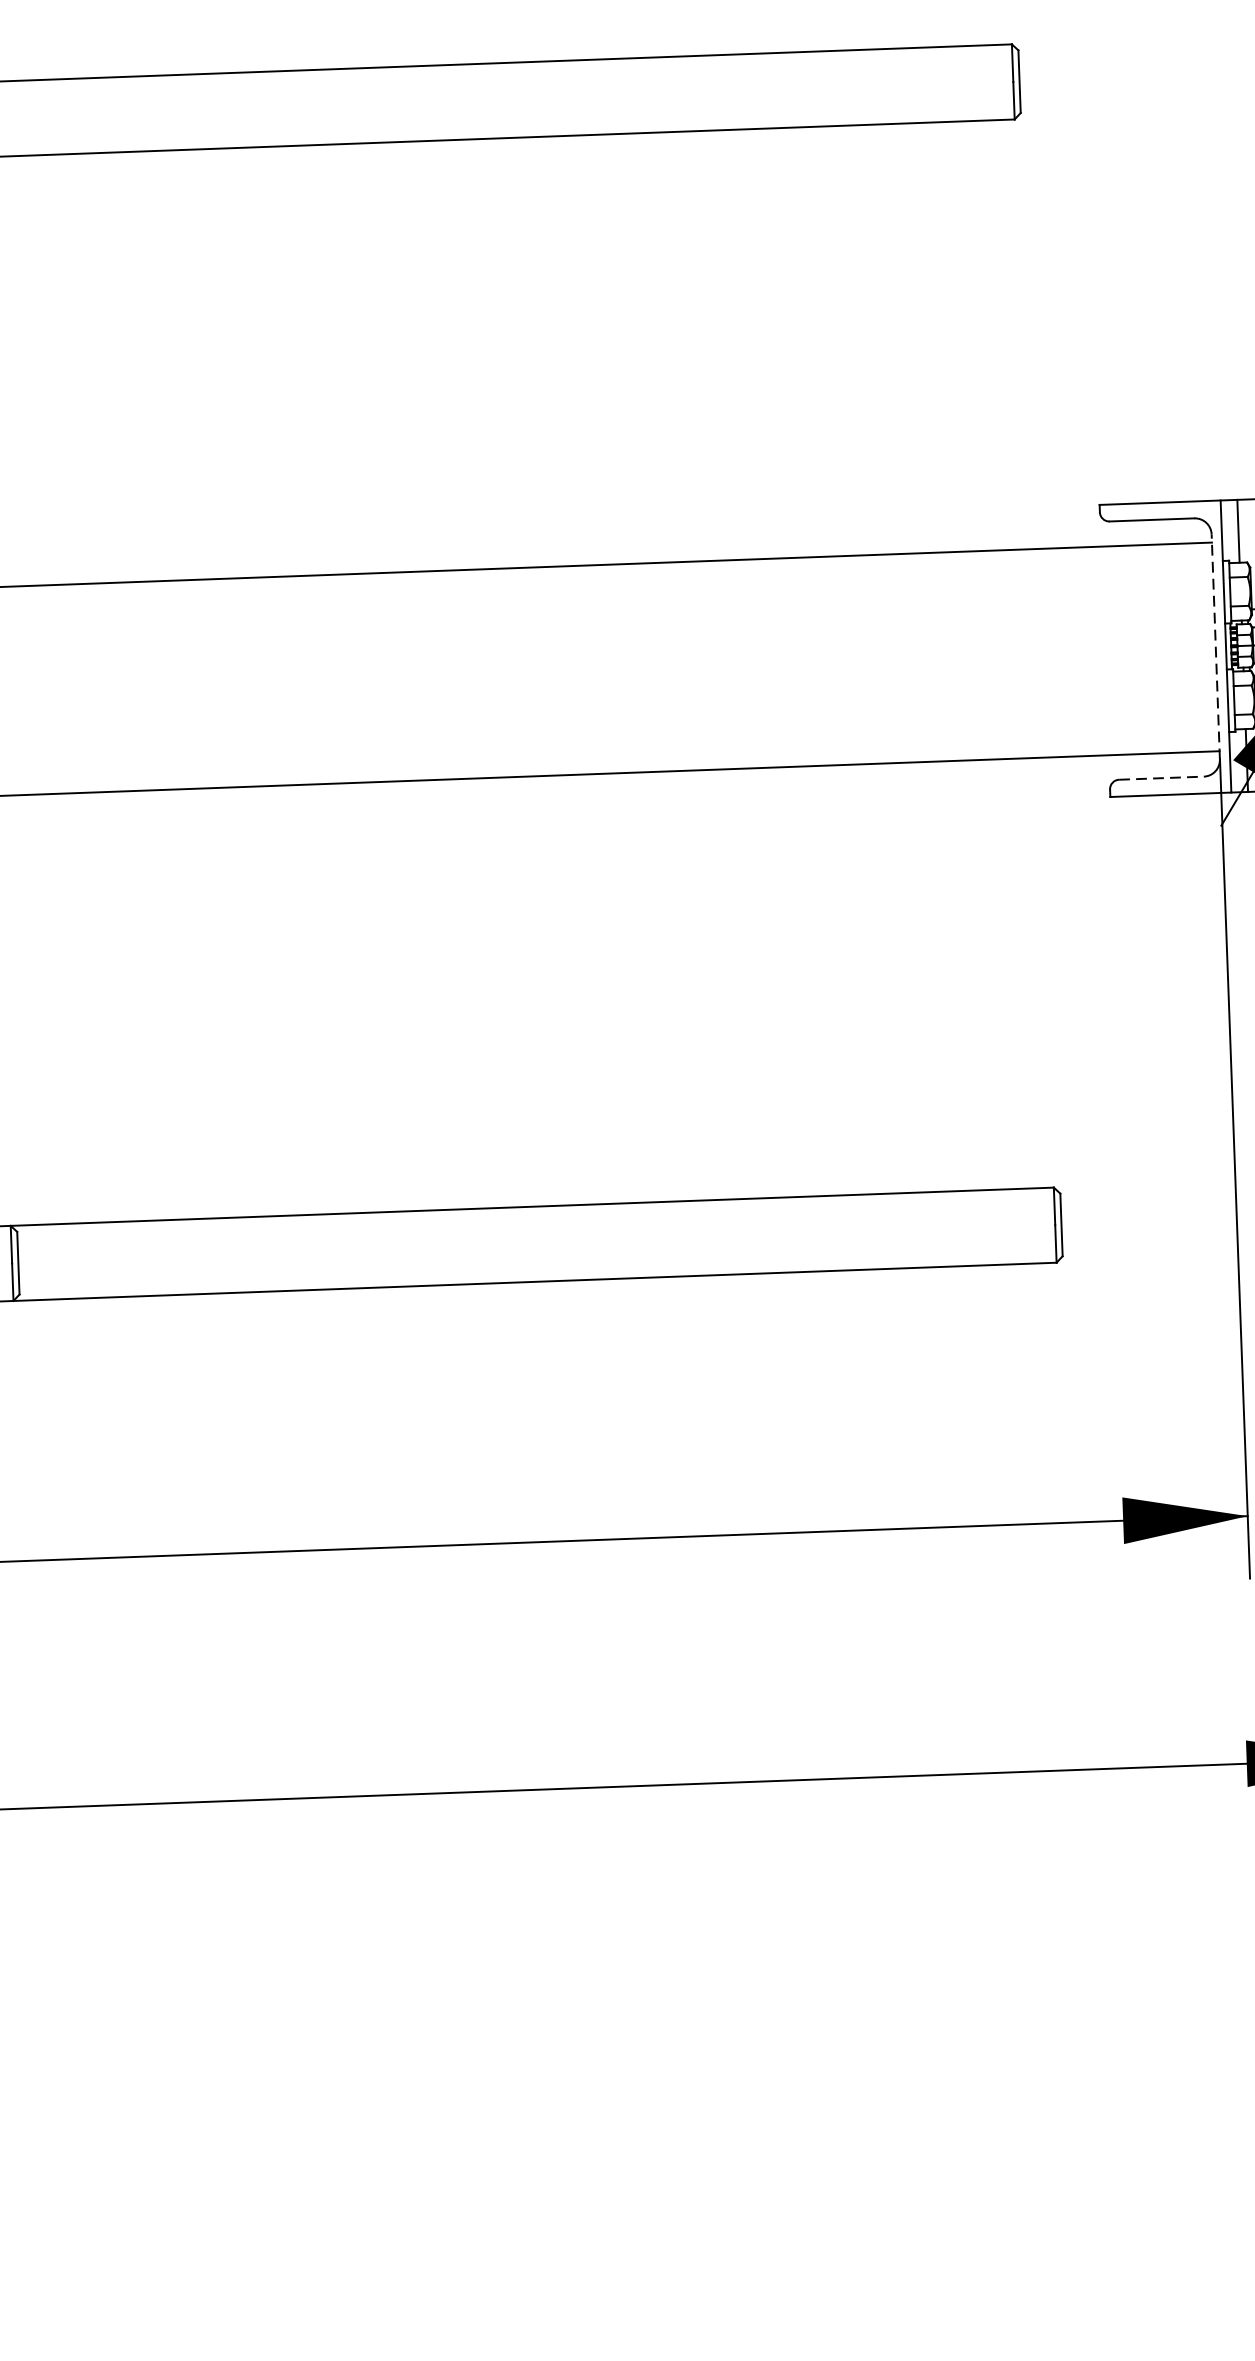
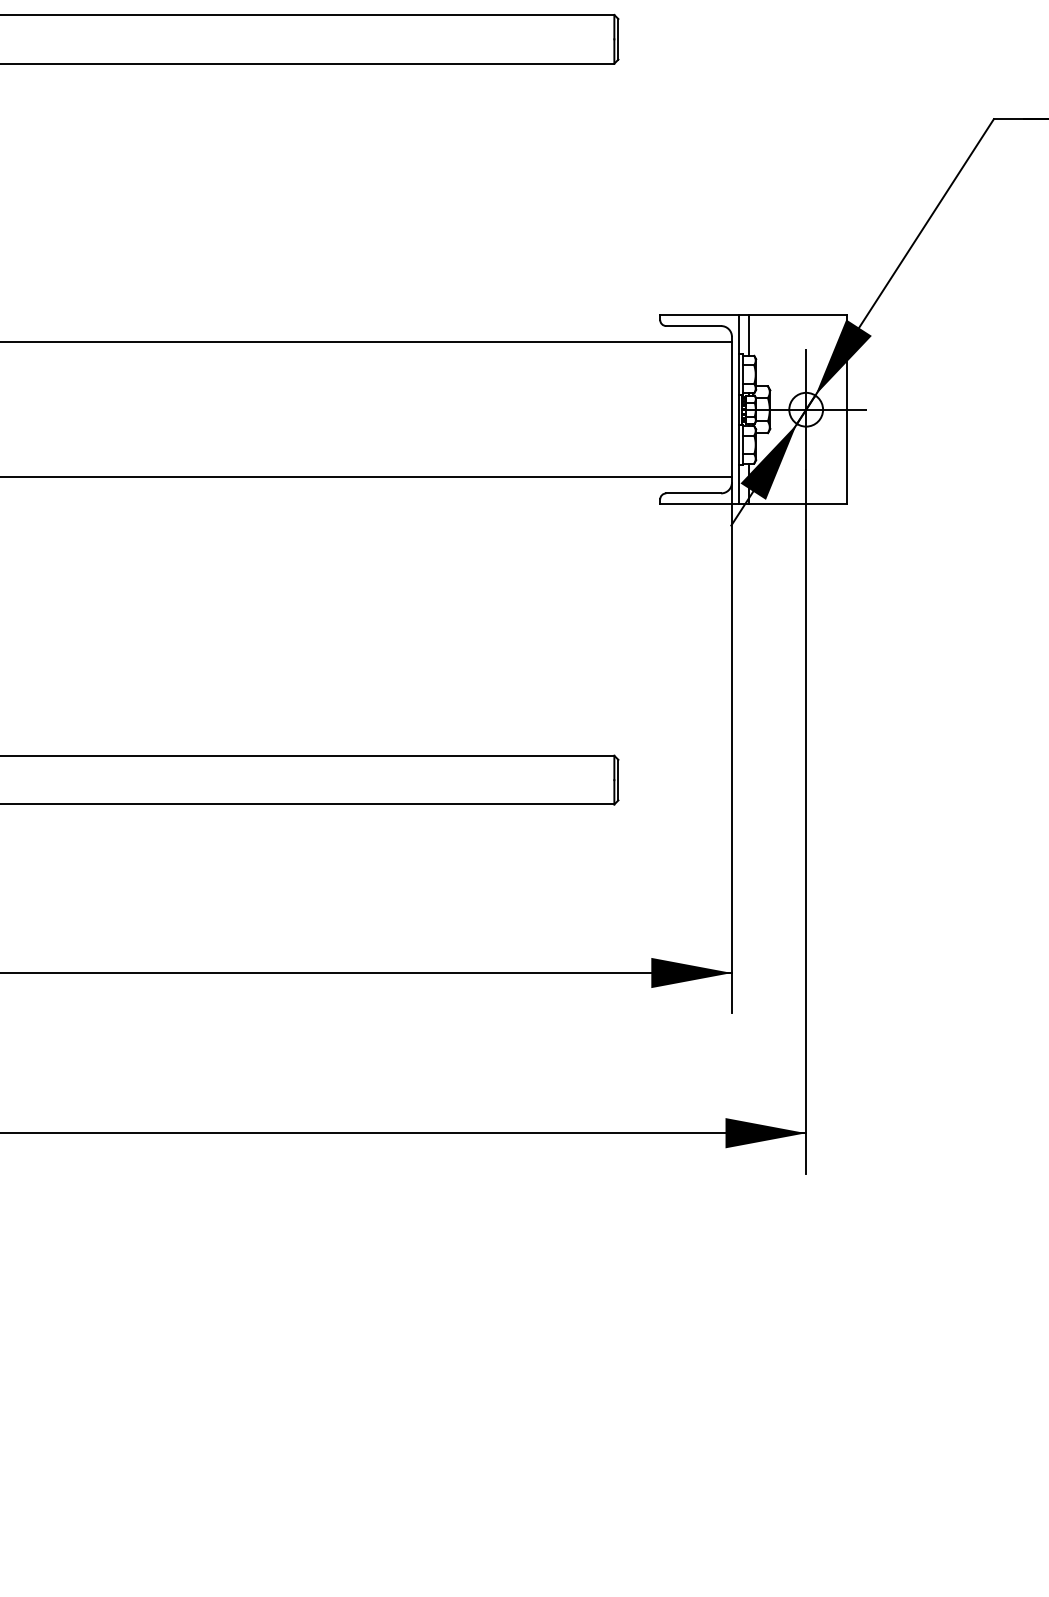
line: (1215, 646) -> (731, 409), dashed -> solid
line: (1162, 778) -> (694, 493), dashed -> solid

